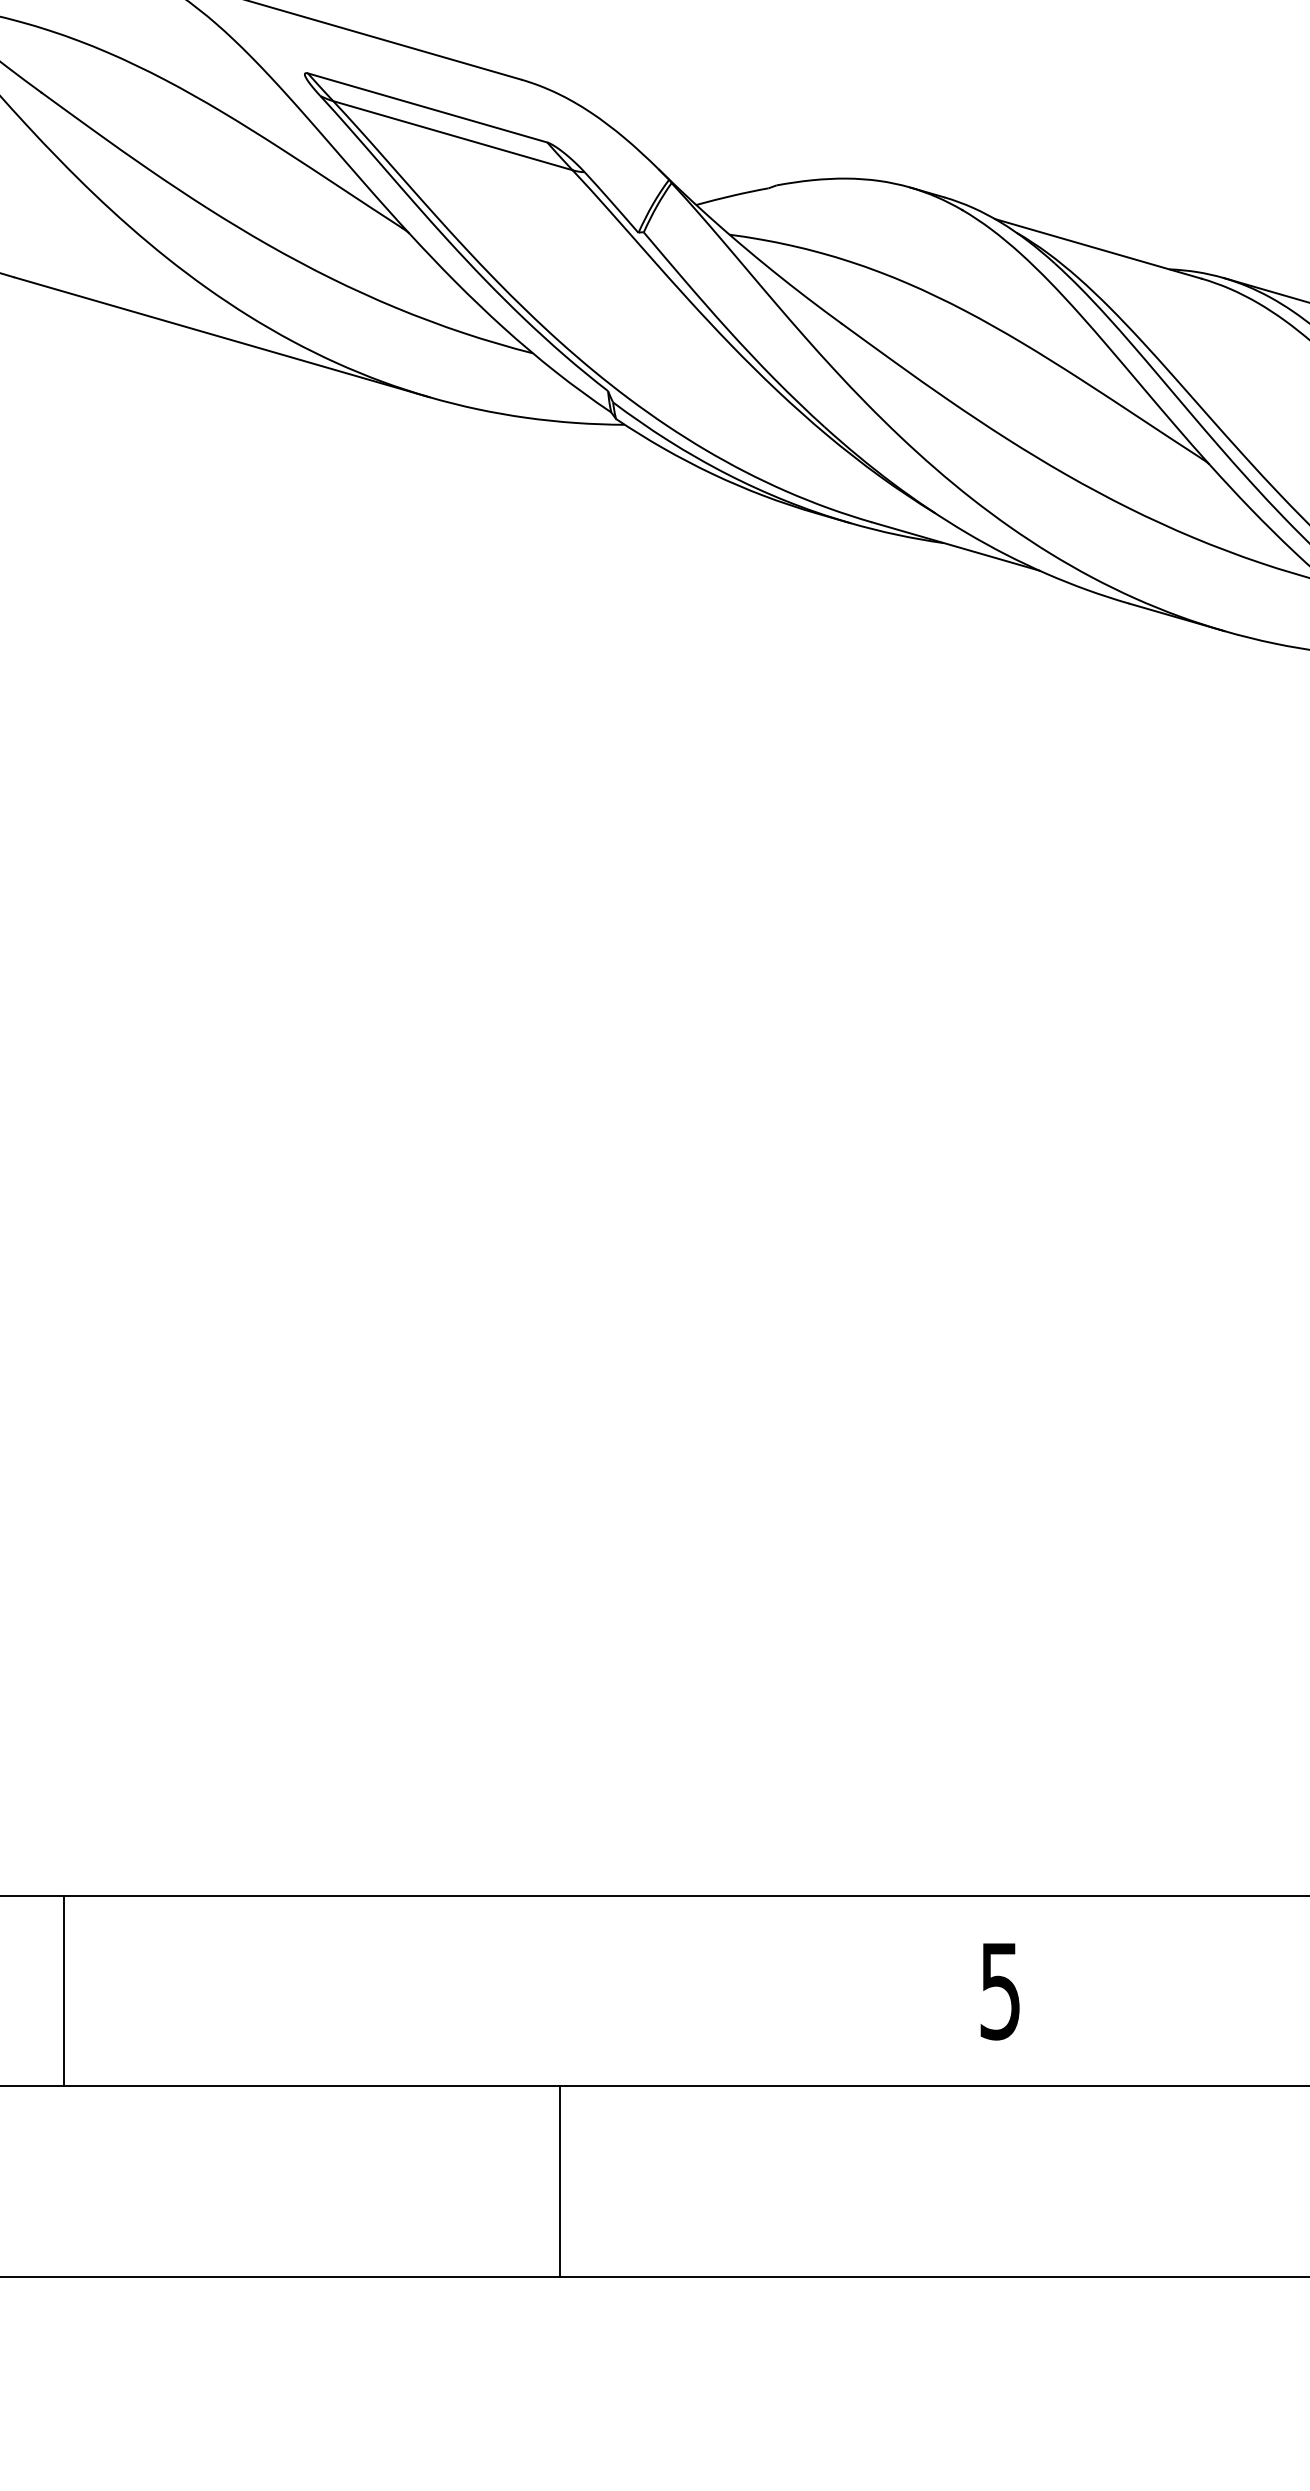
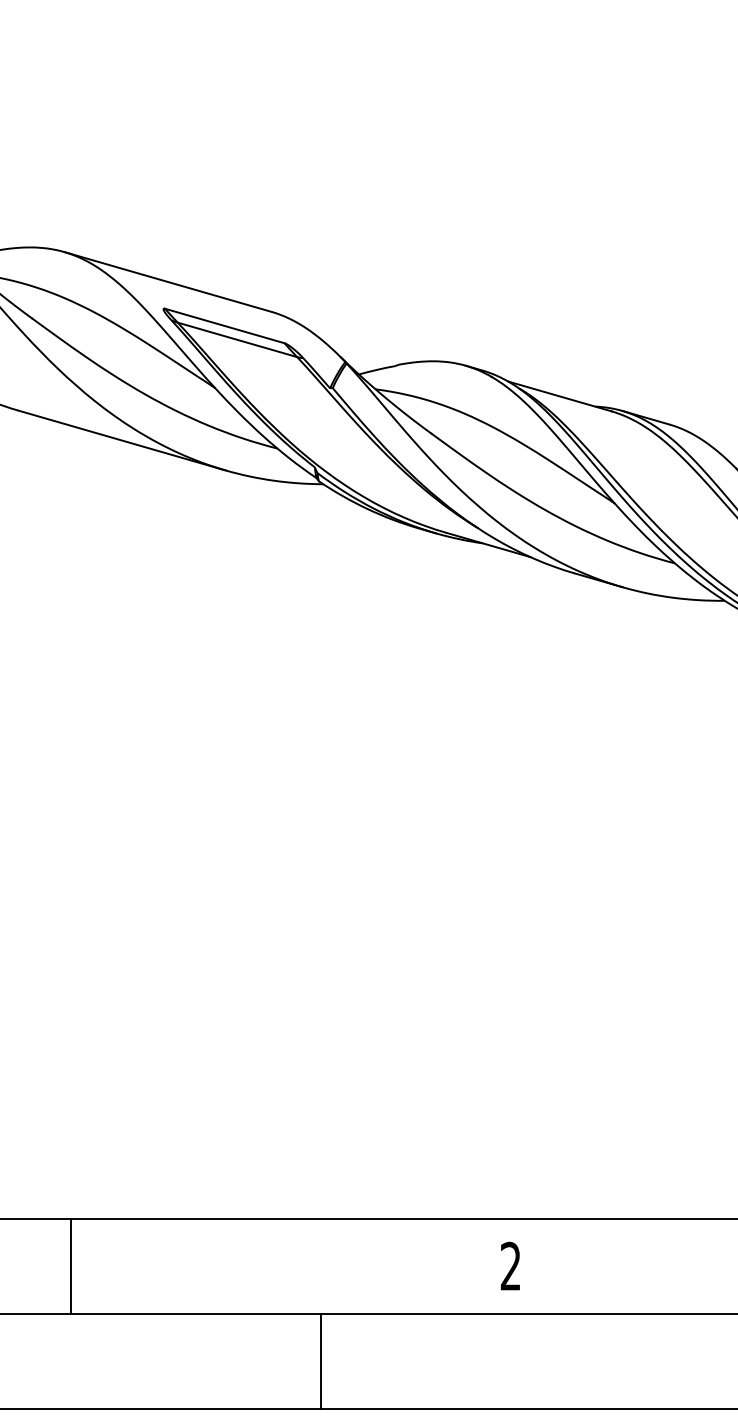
line: (64, 1991) -> (71, 1266), moved
text: (999, 1991) -> (510, 1266), 5 -> 2
line: (559, 2181) -> (320, 1361), moved

